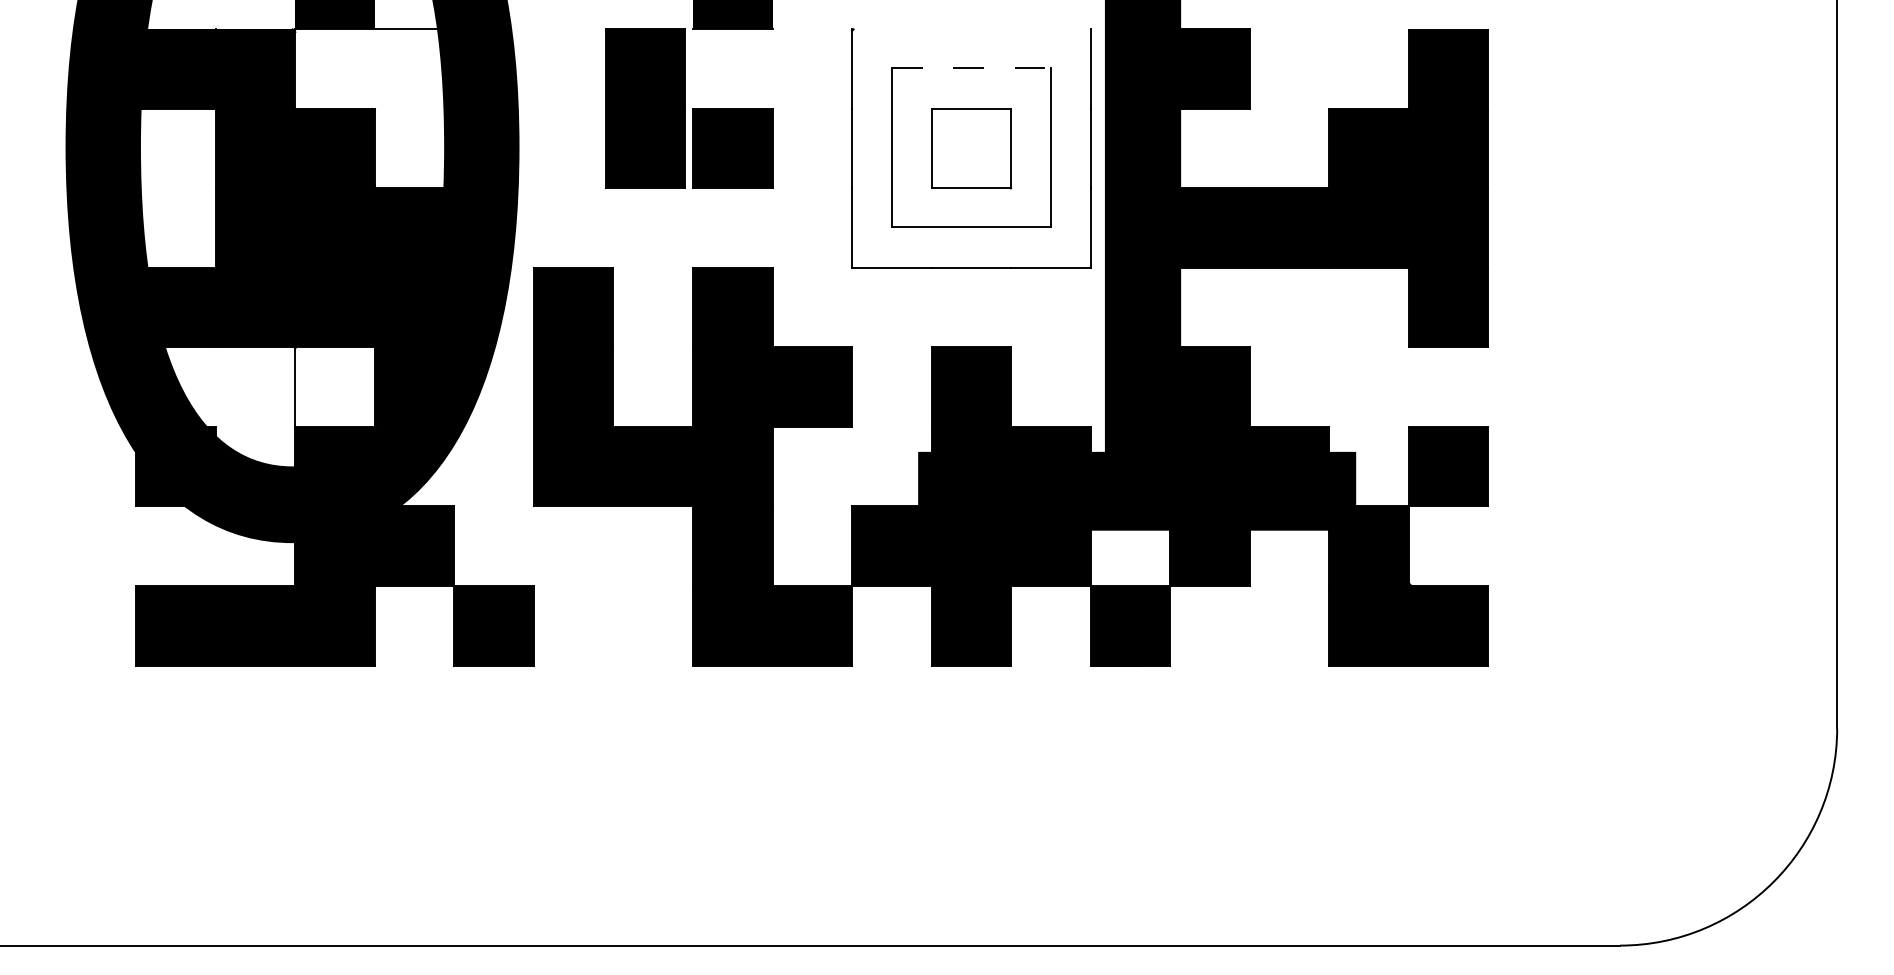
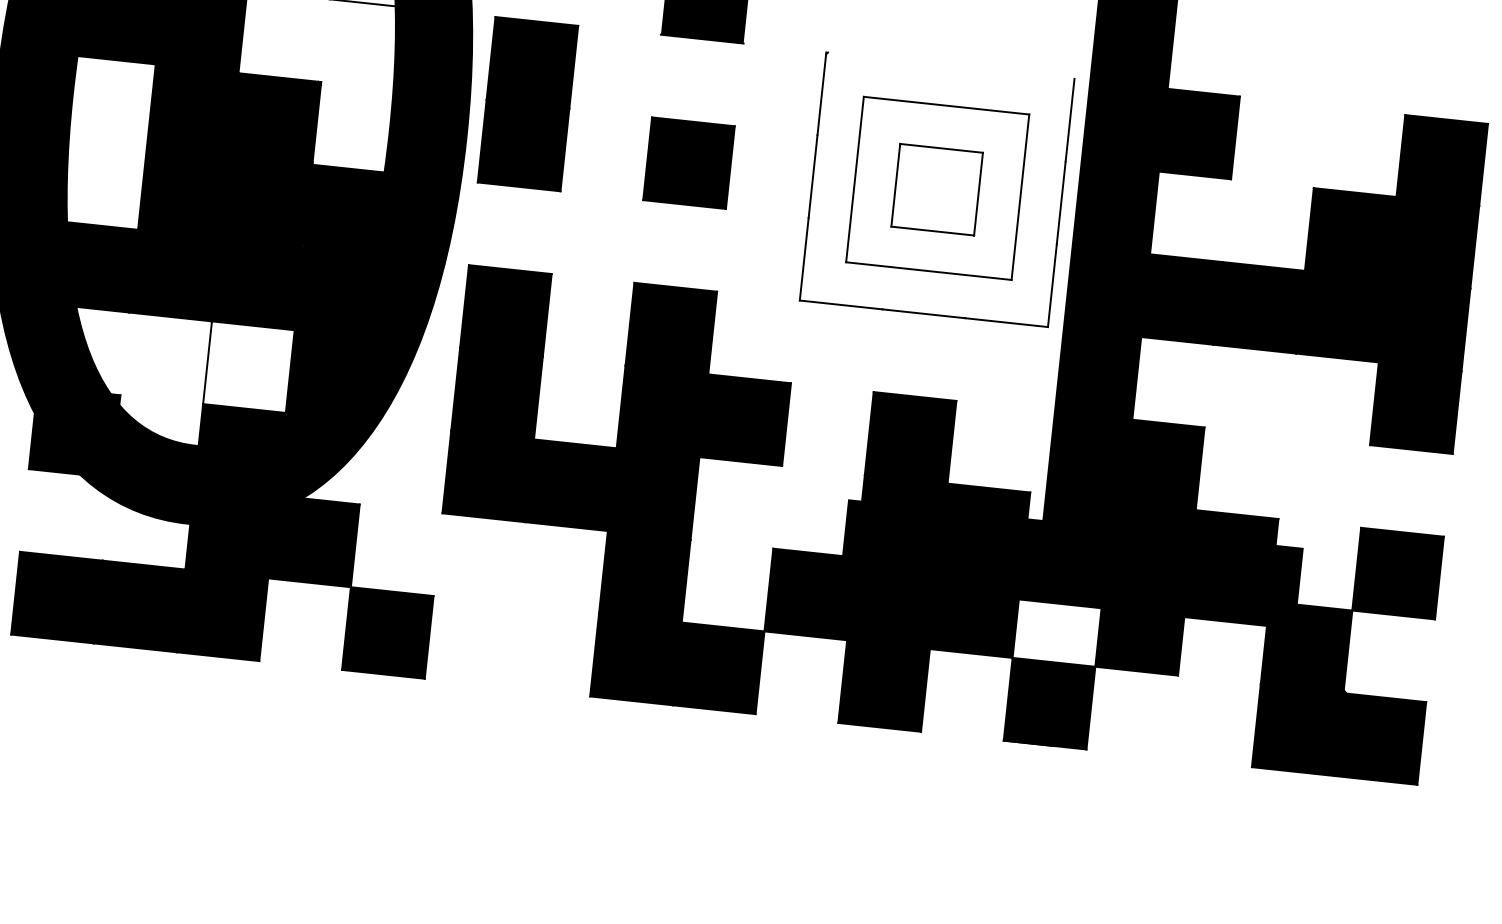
line: (971, 67) -> (946, 105), dashed -> solid
part: (645, 108) -> (527, 103), moved

